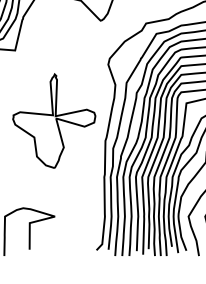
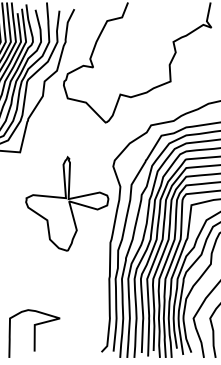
part: (54, 120) -> (67, 203), moved

